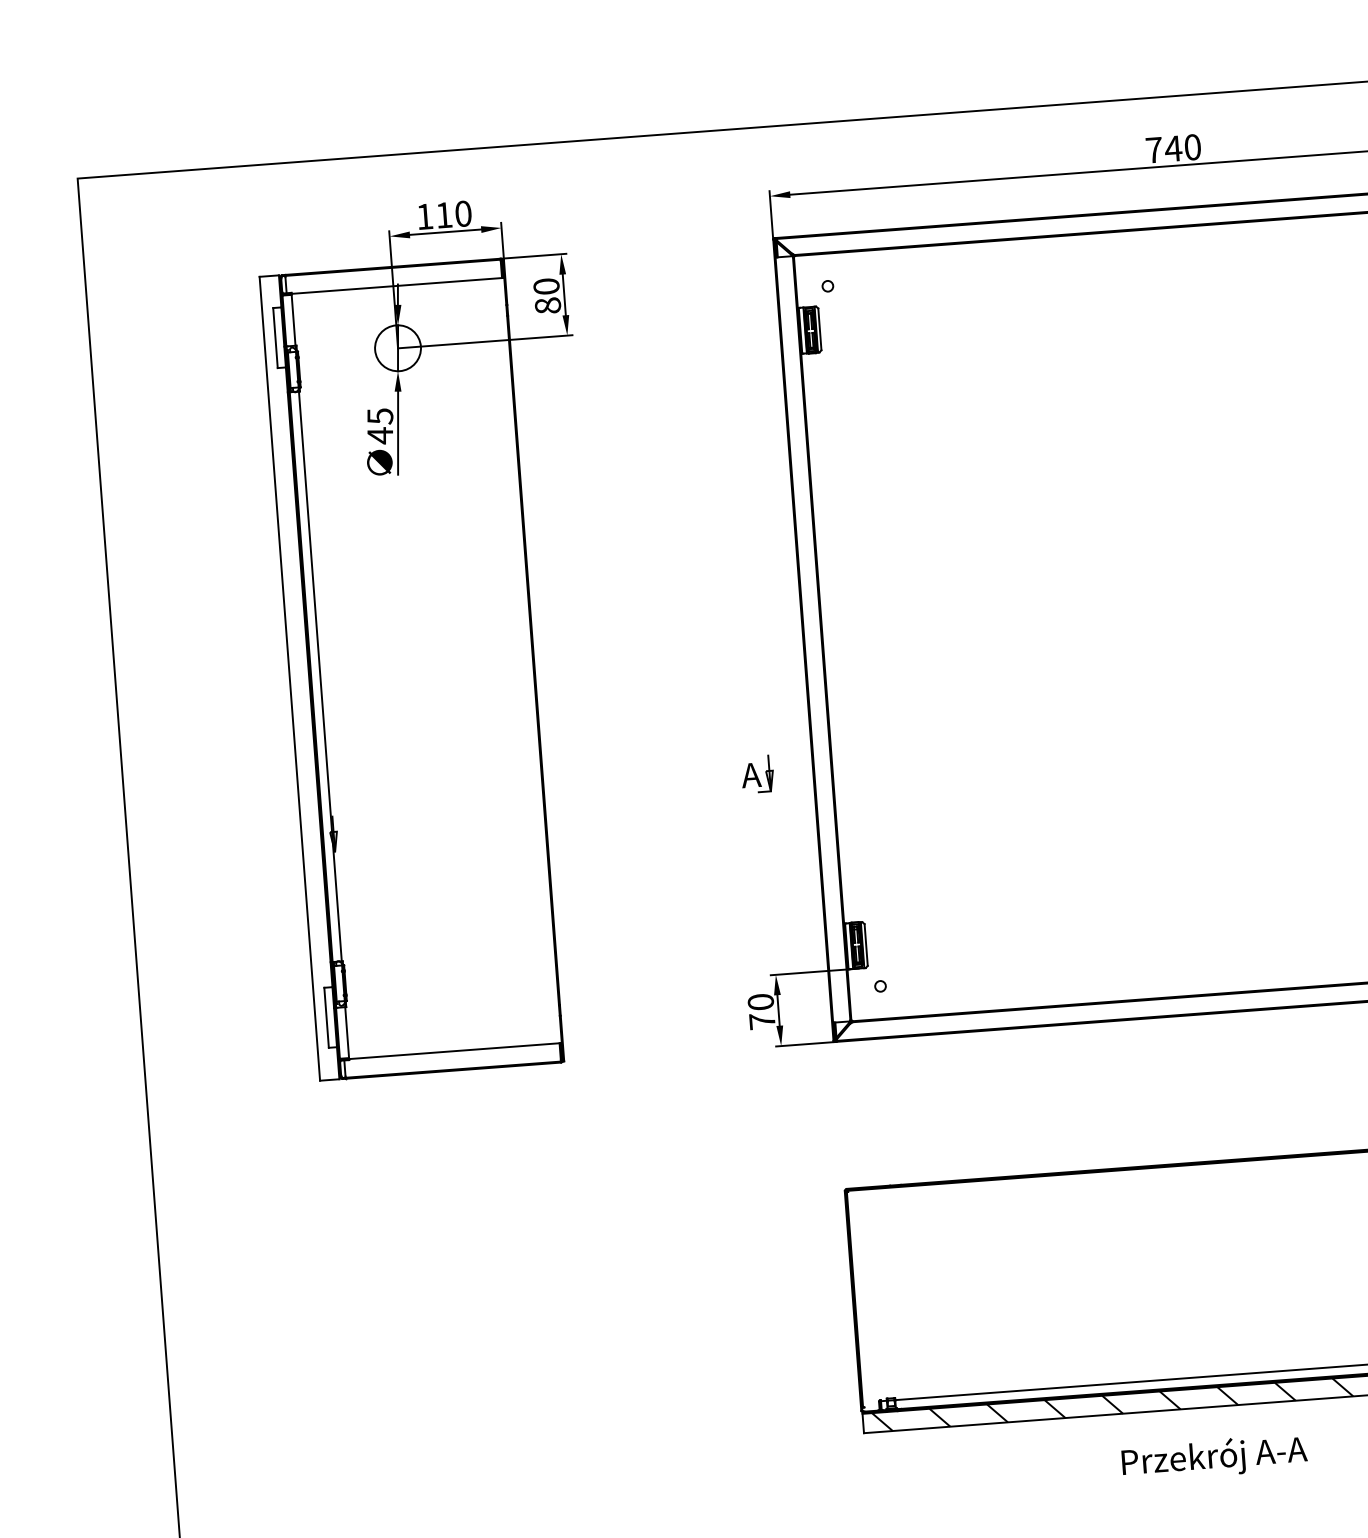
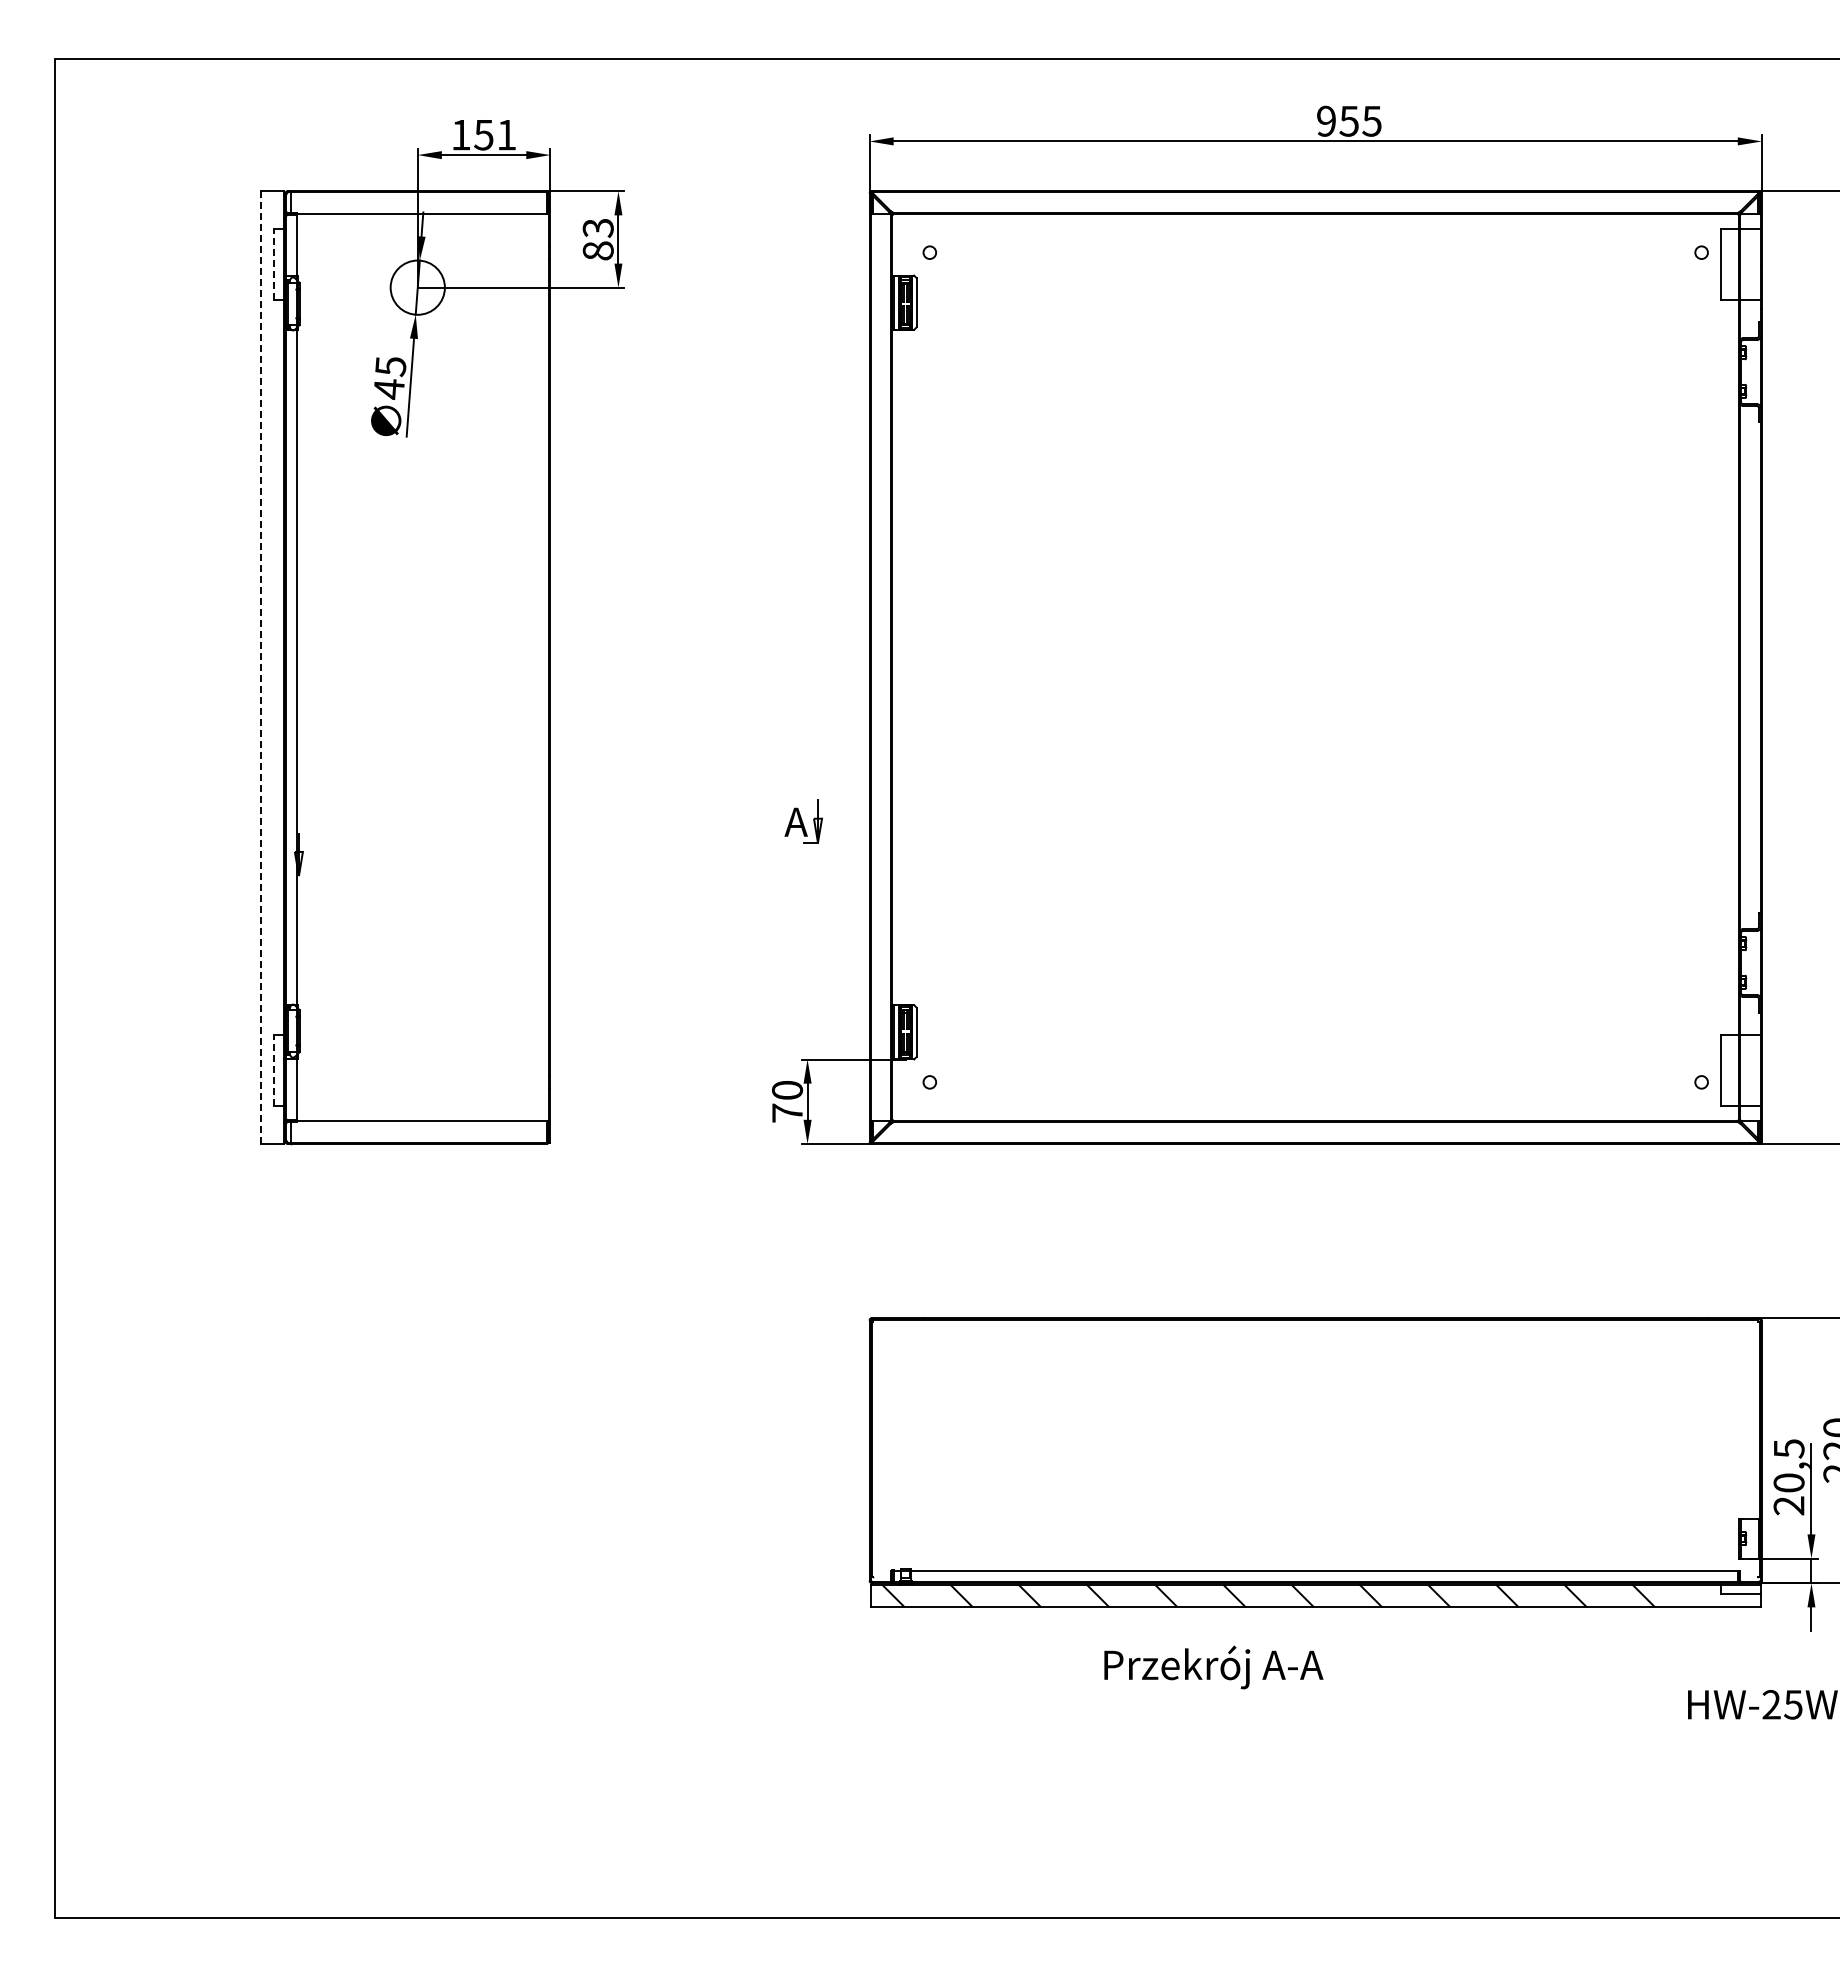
text: (1173, 148) -> (1349, 120), 740 -> 955
text: (453, 214) -> (495, 134), 110 -> 151
text: (545, 286) -> (597, 228), 80 -> 83
line: (275, 337) -> (274, 264), solid -> dashed
line: (290, 678) -> (261, 667), solid -> dashed
line: (326, 1017) -> (274, 1070), solid -> dashed
text: (1214, 1457) -> (1213, 1667), moved

